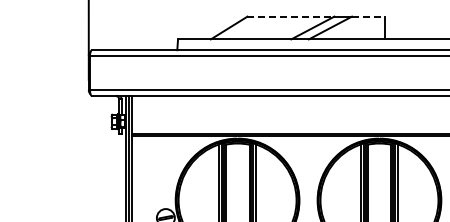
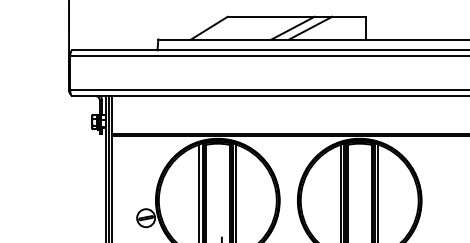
line: (291, 16) -> (271, 16), dashed -> solid
line: (368, 16) -> (348, 16), dashed -> solid

